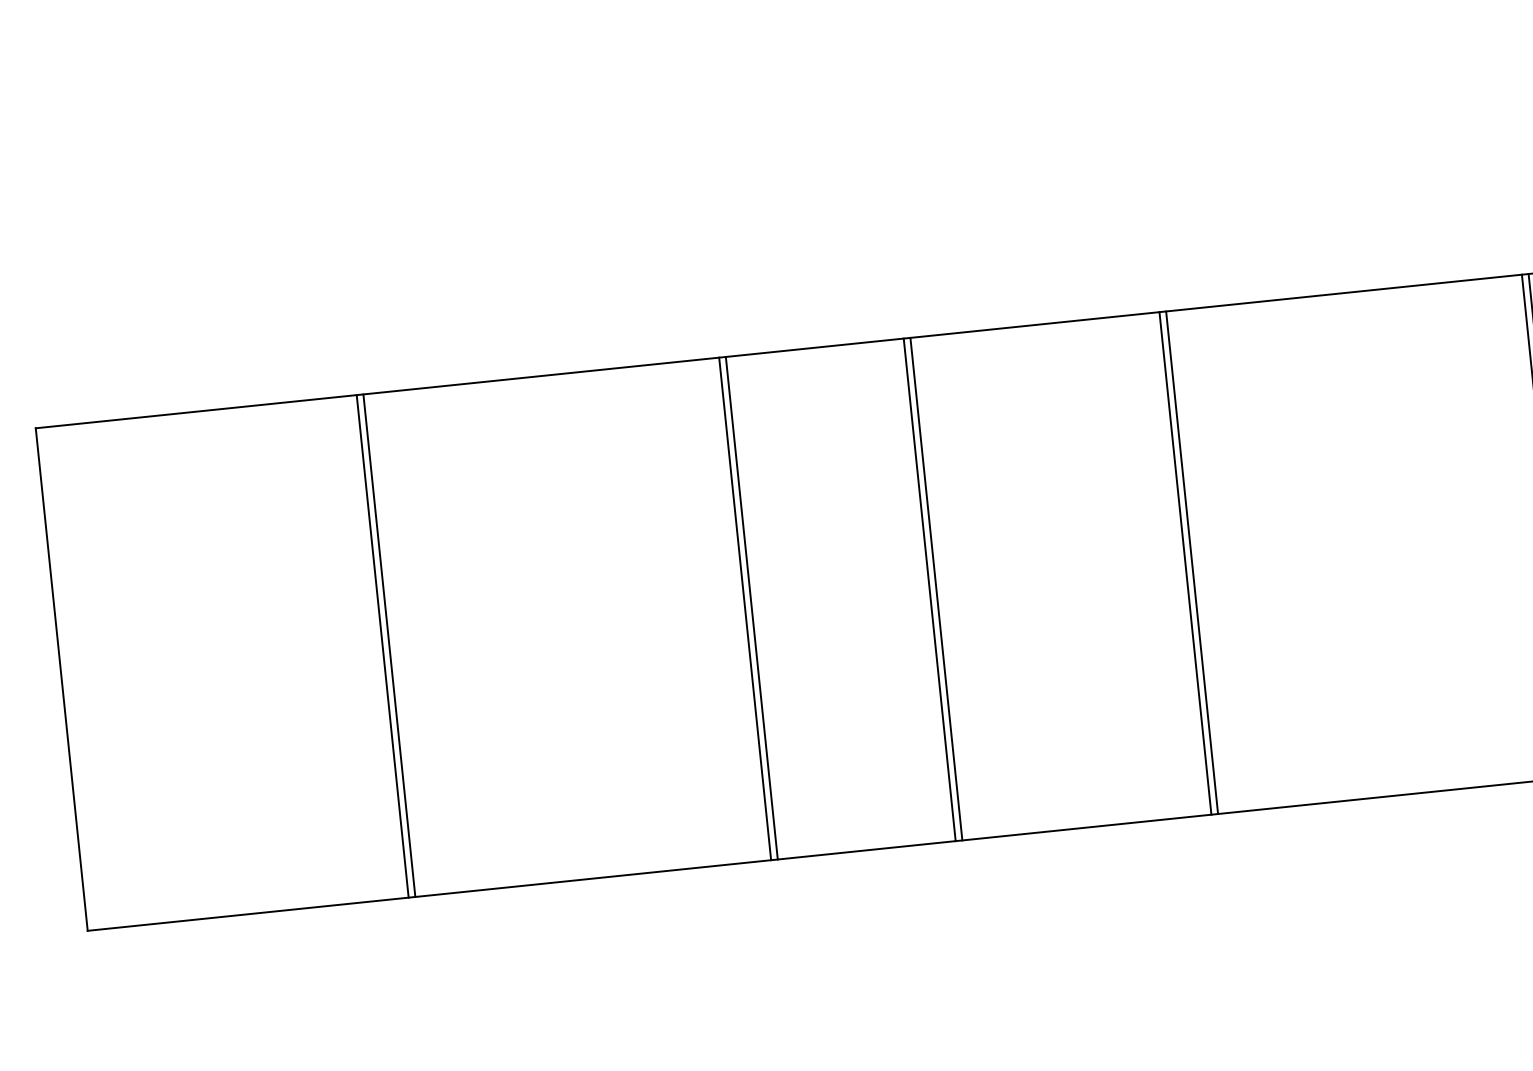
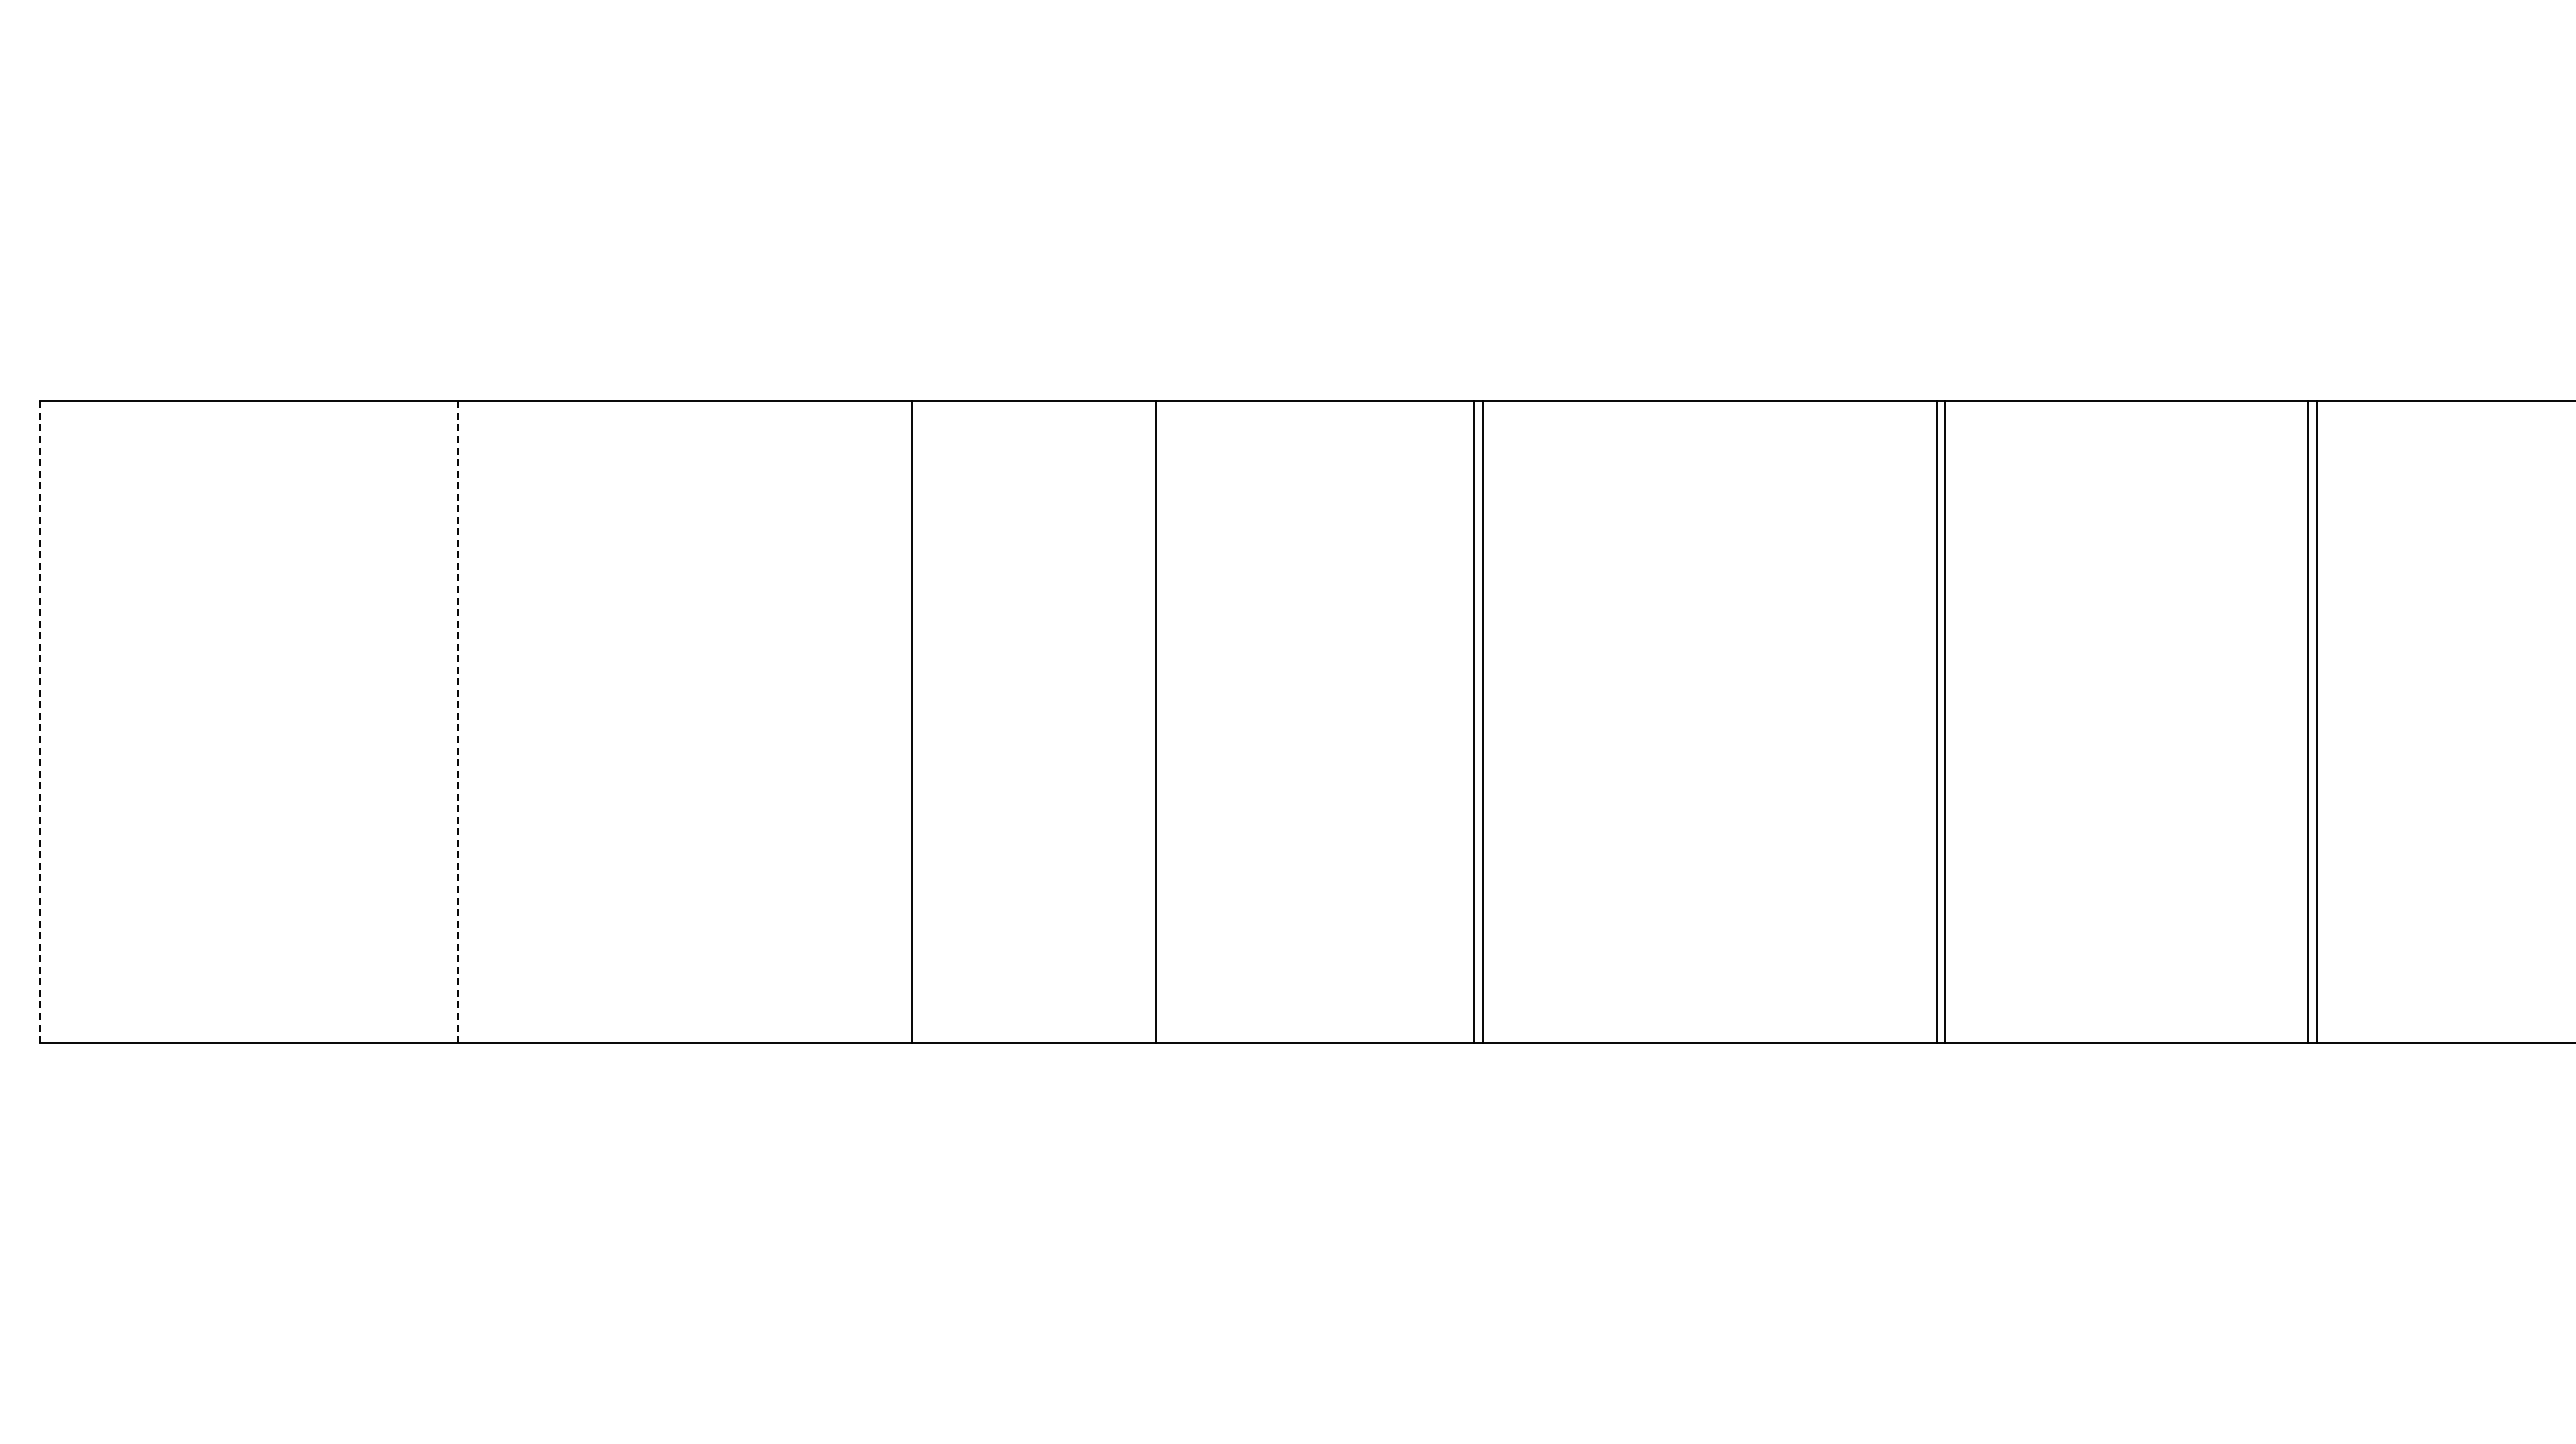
line: (929, 589) -> (1147, 721), removed
line: (751, 607) -> (920, 721), removed
line: (382, 646) -> (449, 721), removed
line: (389, 646) -> (458, 722), solid -> dashed
line: (62, 679) -> (40, 722), solid -> dashed

